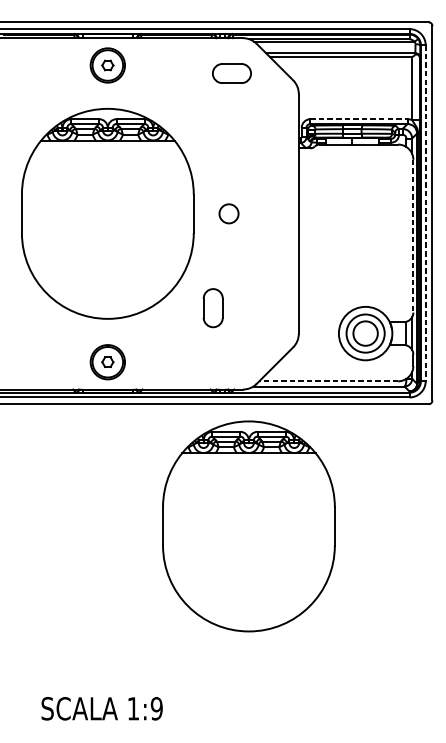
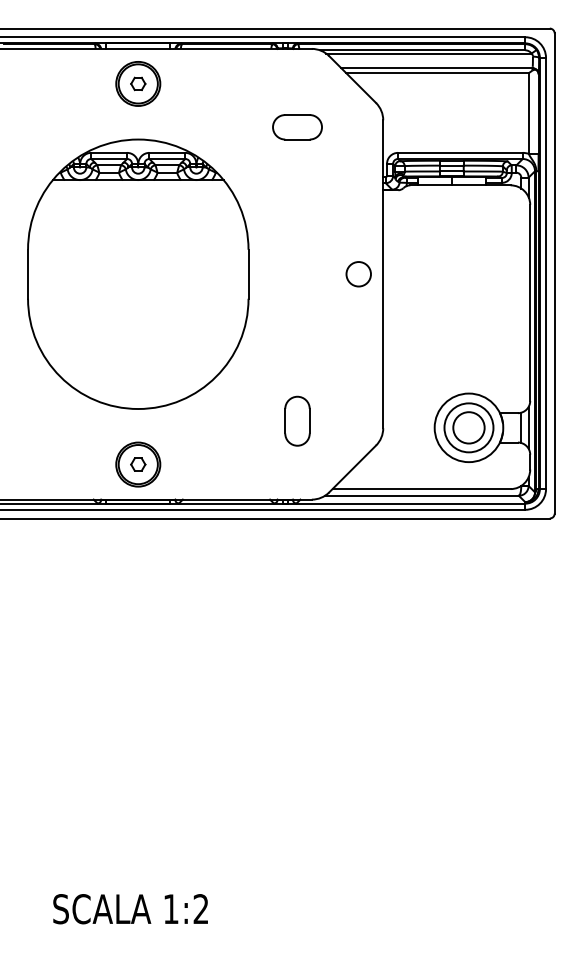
part: (231, 73) -> (297, 127), moved
line: (359, 118) -> (460, 152), dashed -> solid
line: (426, 213) -> (546, 273), dashed -> solid
circle: (228, 214) -> (358, 274), moved
line: (413, 235) -> (530, 302), dashed -> solid
part: (213, 307) -> (297, 420), moved
line: (328, 381) -> (421, 489), dashed -> solid
part: (249, 525) -> (319, 674), removed
text: (156, 709) -> (200, 909), 1:9 -> 1:2

